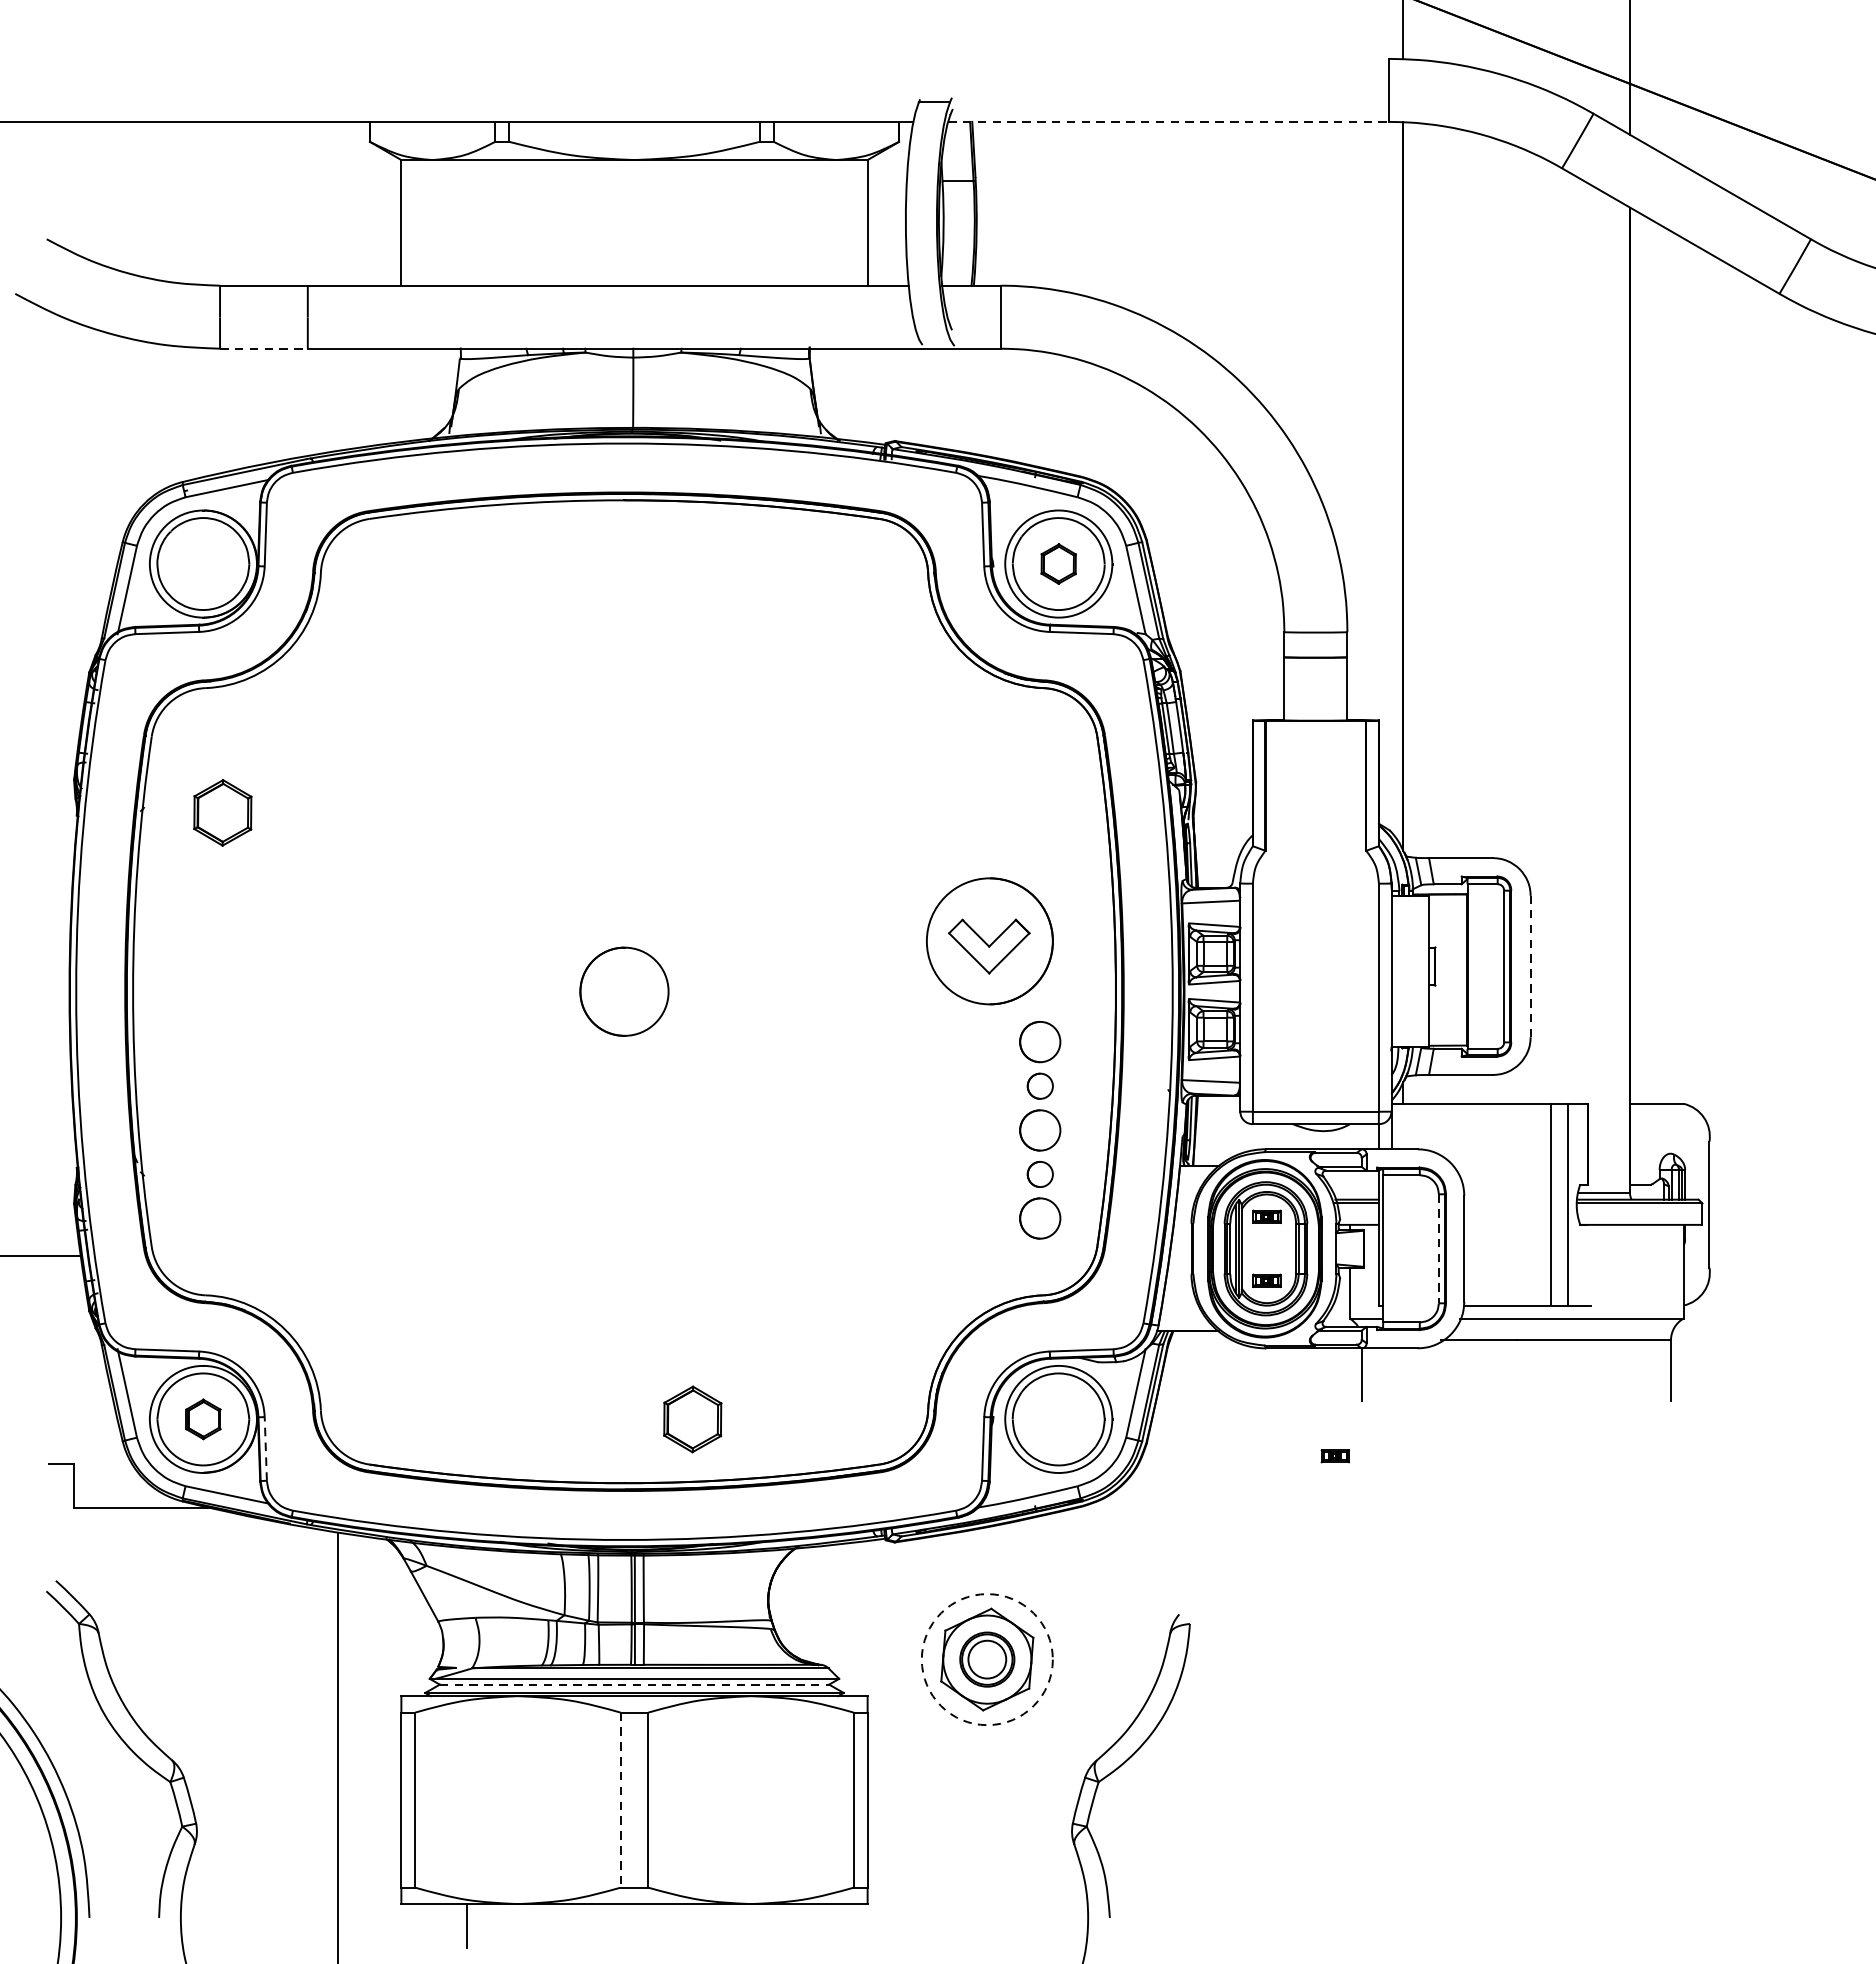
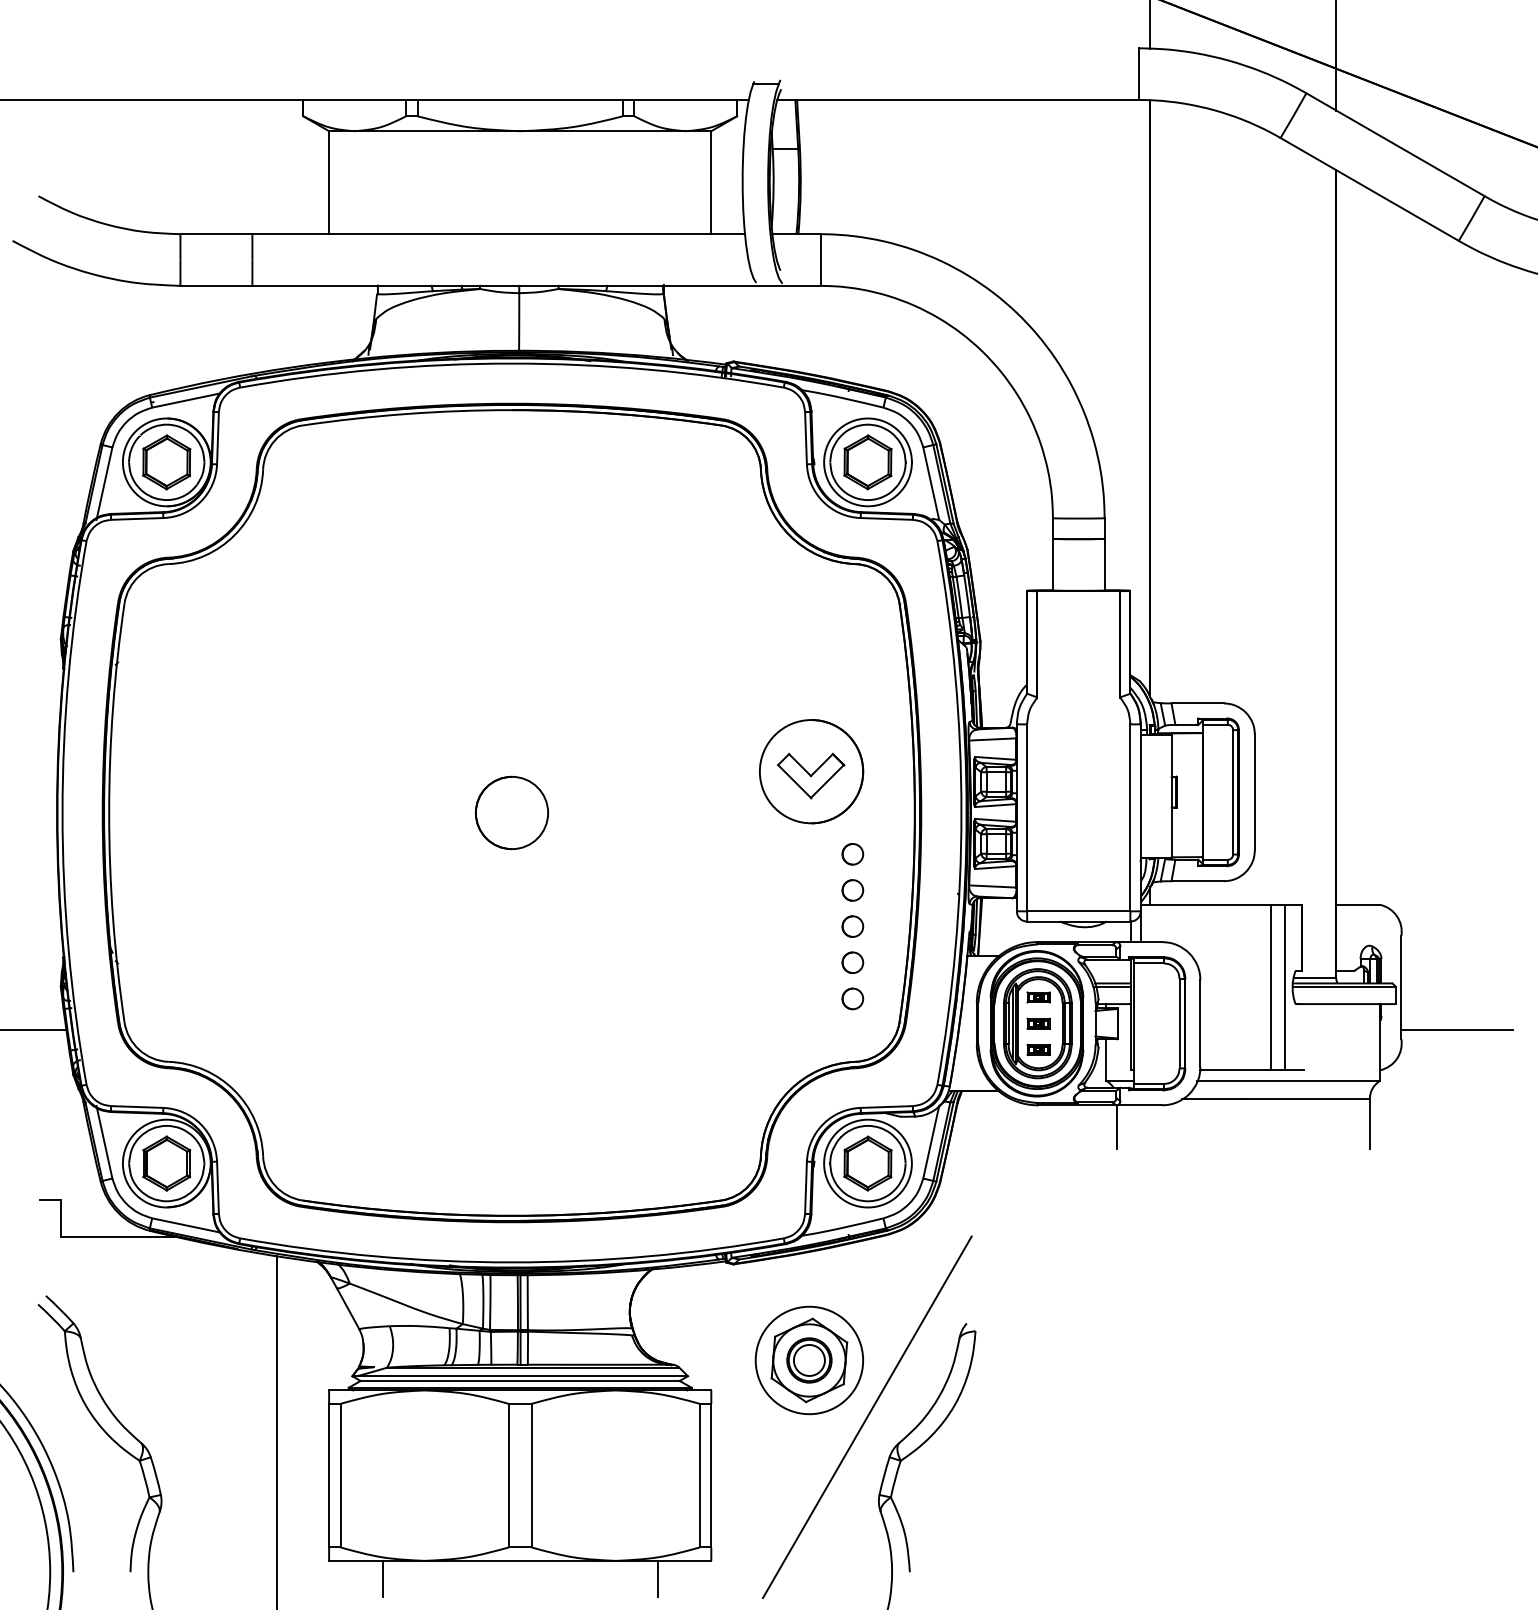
line: (1167, 121) -> (957, 99), dashed -> solid
line: (264, 348) -> (216, 285), dashed -> solid
part: (1058, 564) -> (867, 462), size x1.67
part: (222, 813) -> (166, 462), moved
line: (1530, 966) -> (1254, 792), dashed -> solid
part: (1039, 1042) -> (852, 854), size x0.62
part: (1039, 1130) -> (852, 926), size x0.62
part: (1039, 1218) -> (852, 998), size x0.62
line: (1438, 1248) -> (1179, 1023), dashed -> solid
line: (1776, 1255) -> (1456, 1029), added
part: (203, 1419) -> (166, 1163), size x1.67
part: (692, 1419) -> (867, 1163), moved
line: (265, 1448) -> (217, 1187), dashed -> solid
part: (1335, 1455) -> (1038, 1023), moved
circle: (987, 1659) -> (809, 1360), dashed -> solid
line: (634, 1684) -> (520, 1380), dashed -> solid
line: (1056, 1729) -> (866, 1417), added
line: (620, 1799) -> (508, 1475), dashed -> solid
line: (801, 1925) -> (657, 1578), added

